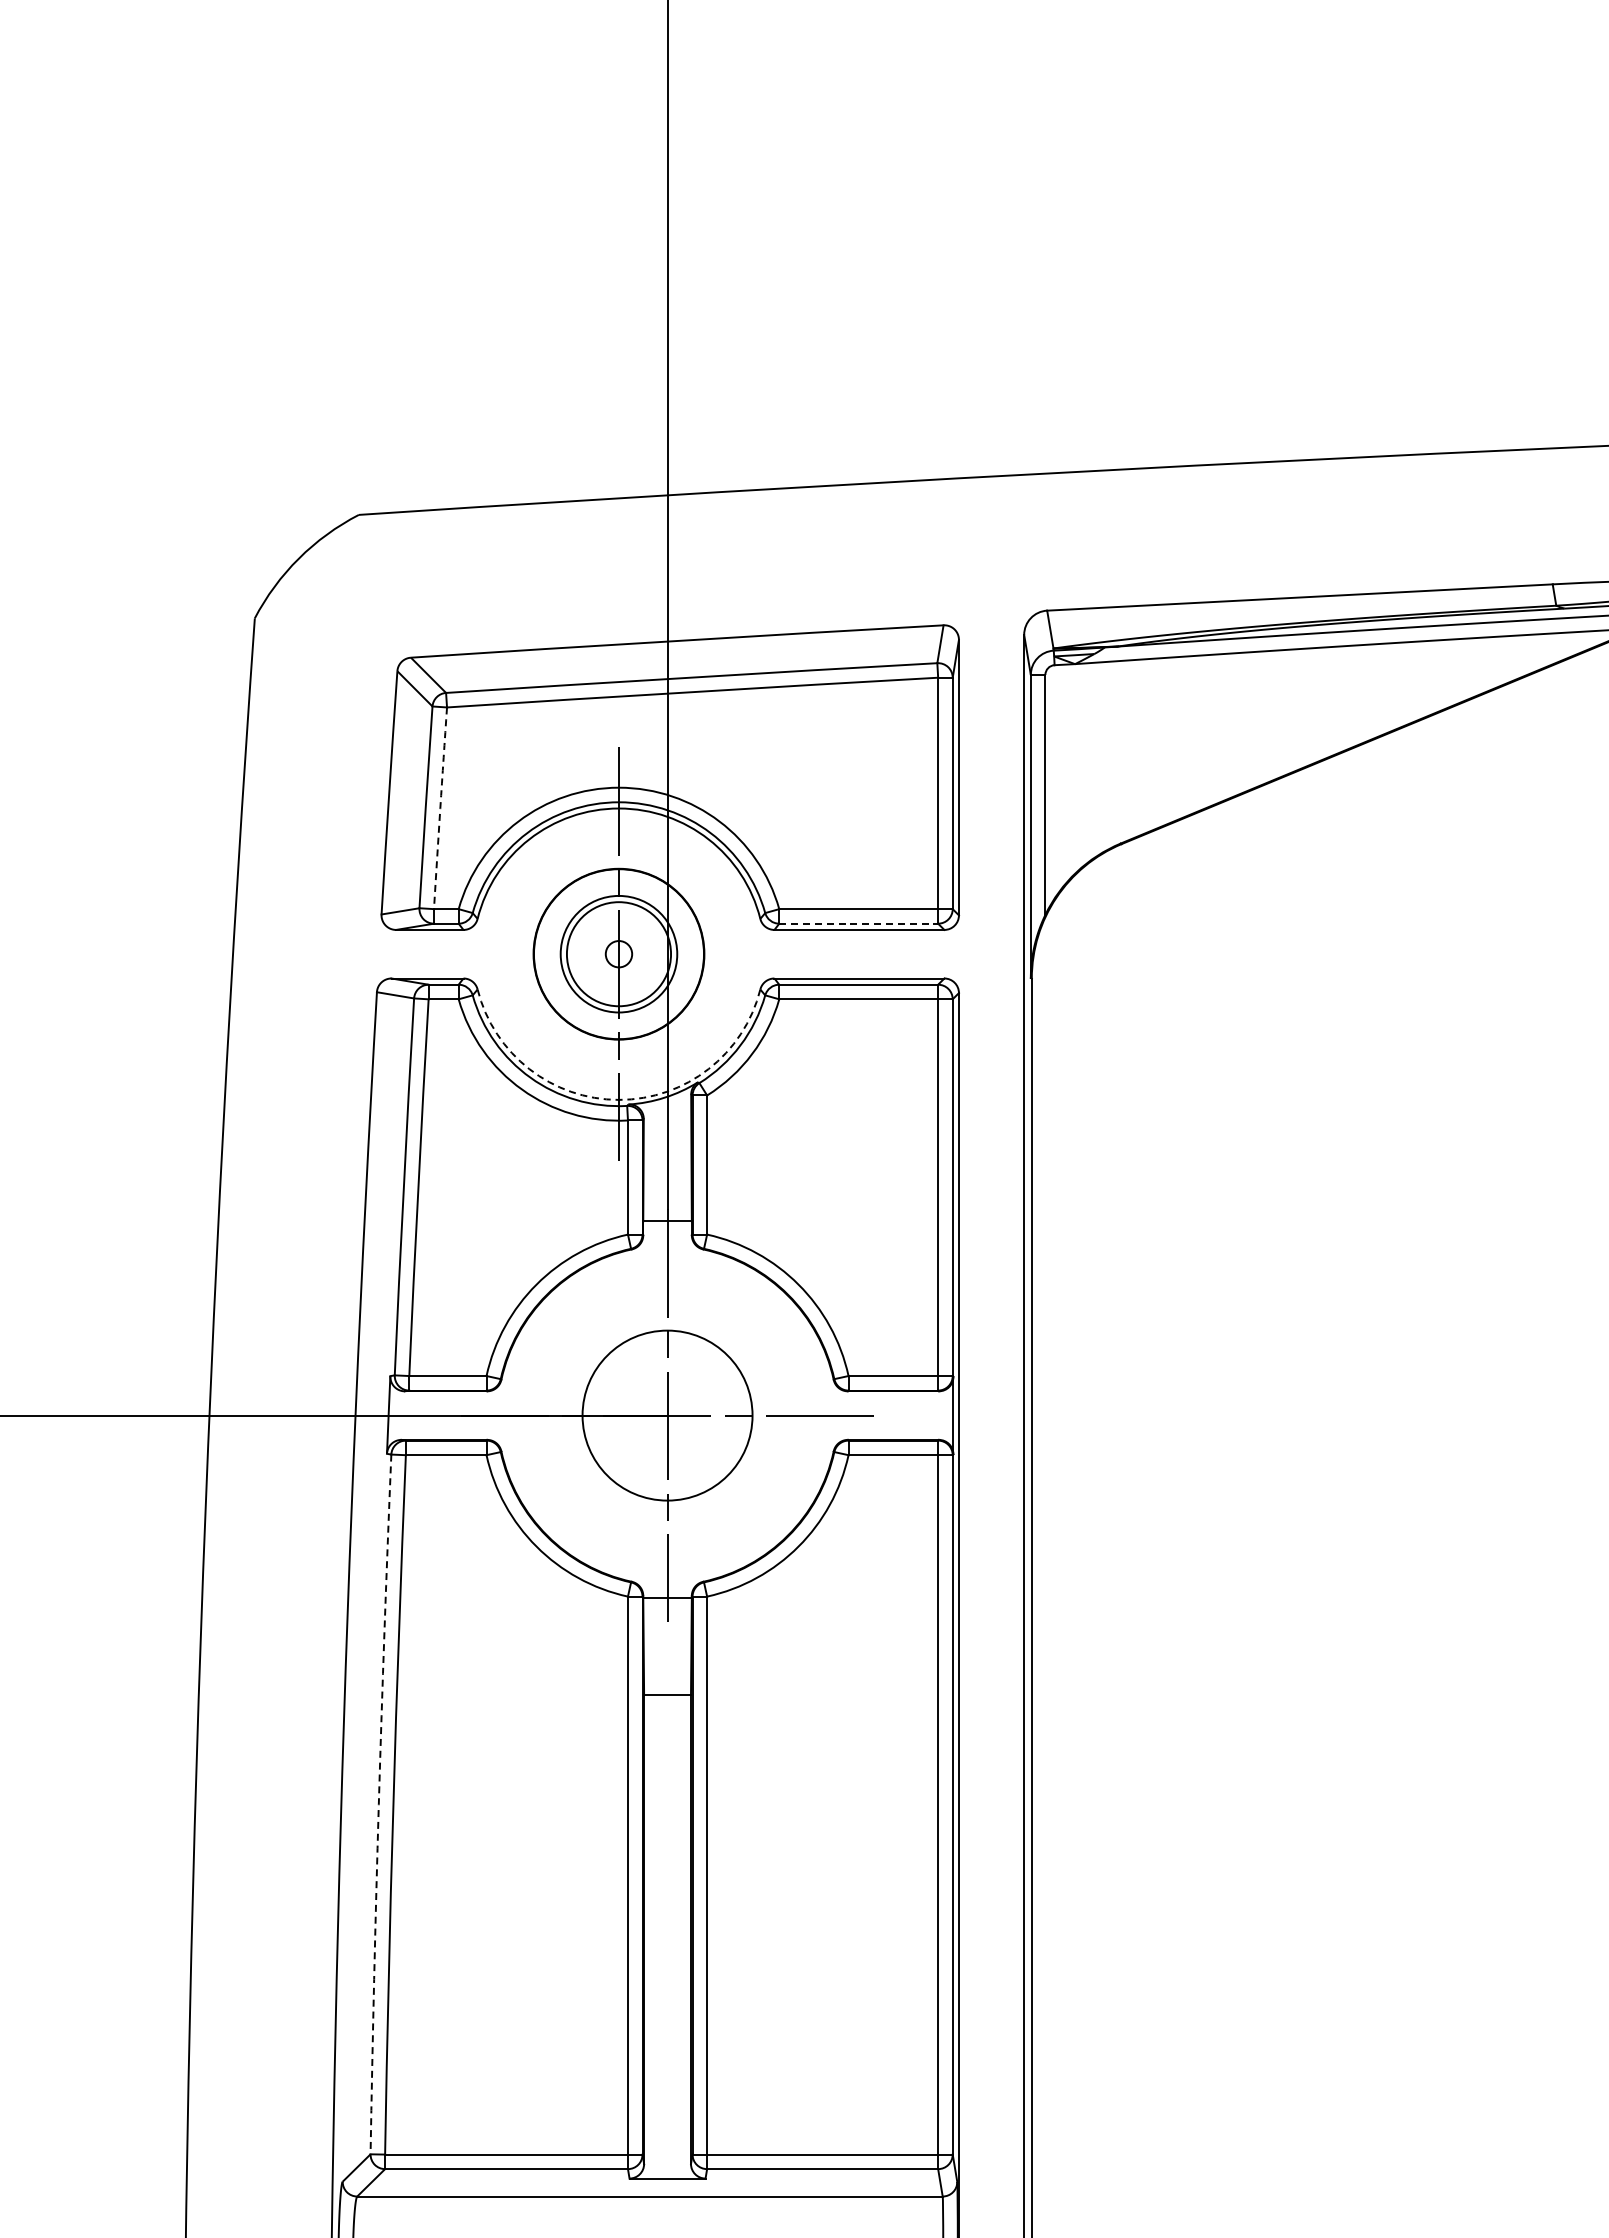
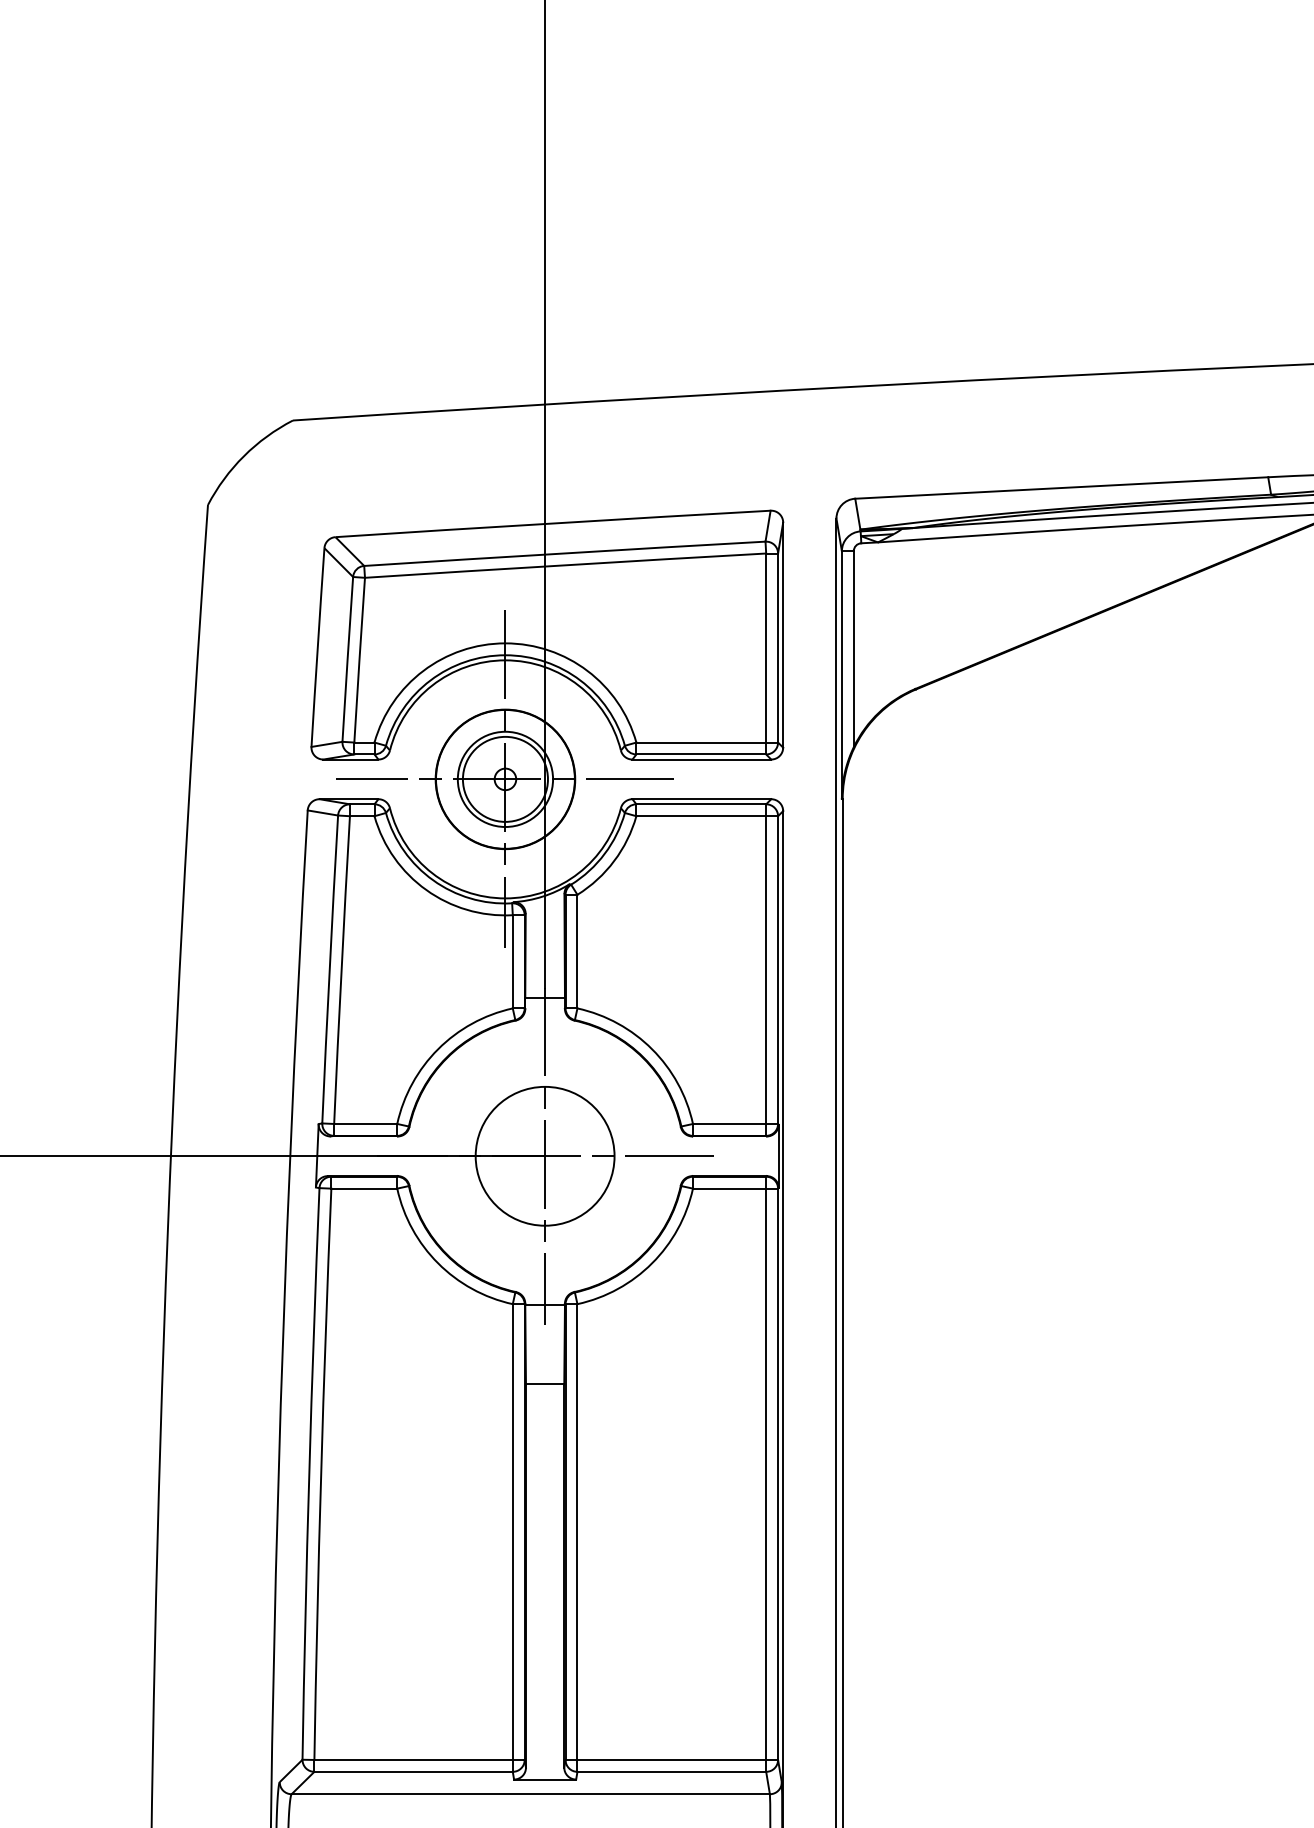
arc: (440, 808) -> (359, 660), dashed -> solid
line: (859, 923) -> (701, 754), dashed -> solid
line: (618, 954) -> (505, 779), added
arc: (618, 1099) -> (505, 898), dashed -> solid
arc: (378, 1804) -> (309, 1473), dashed -> solid

